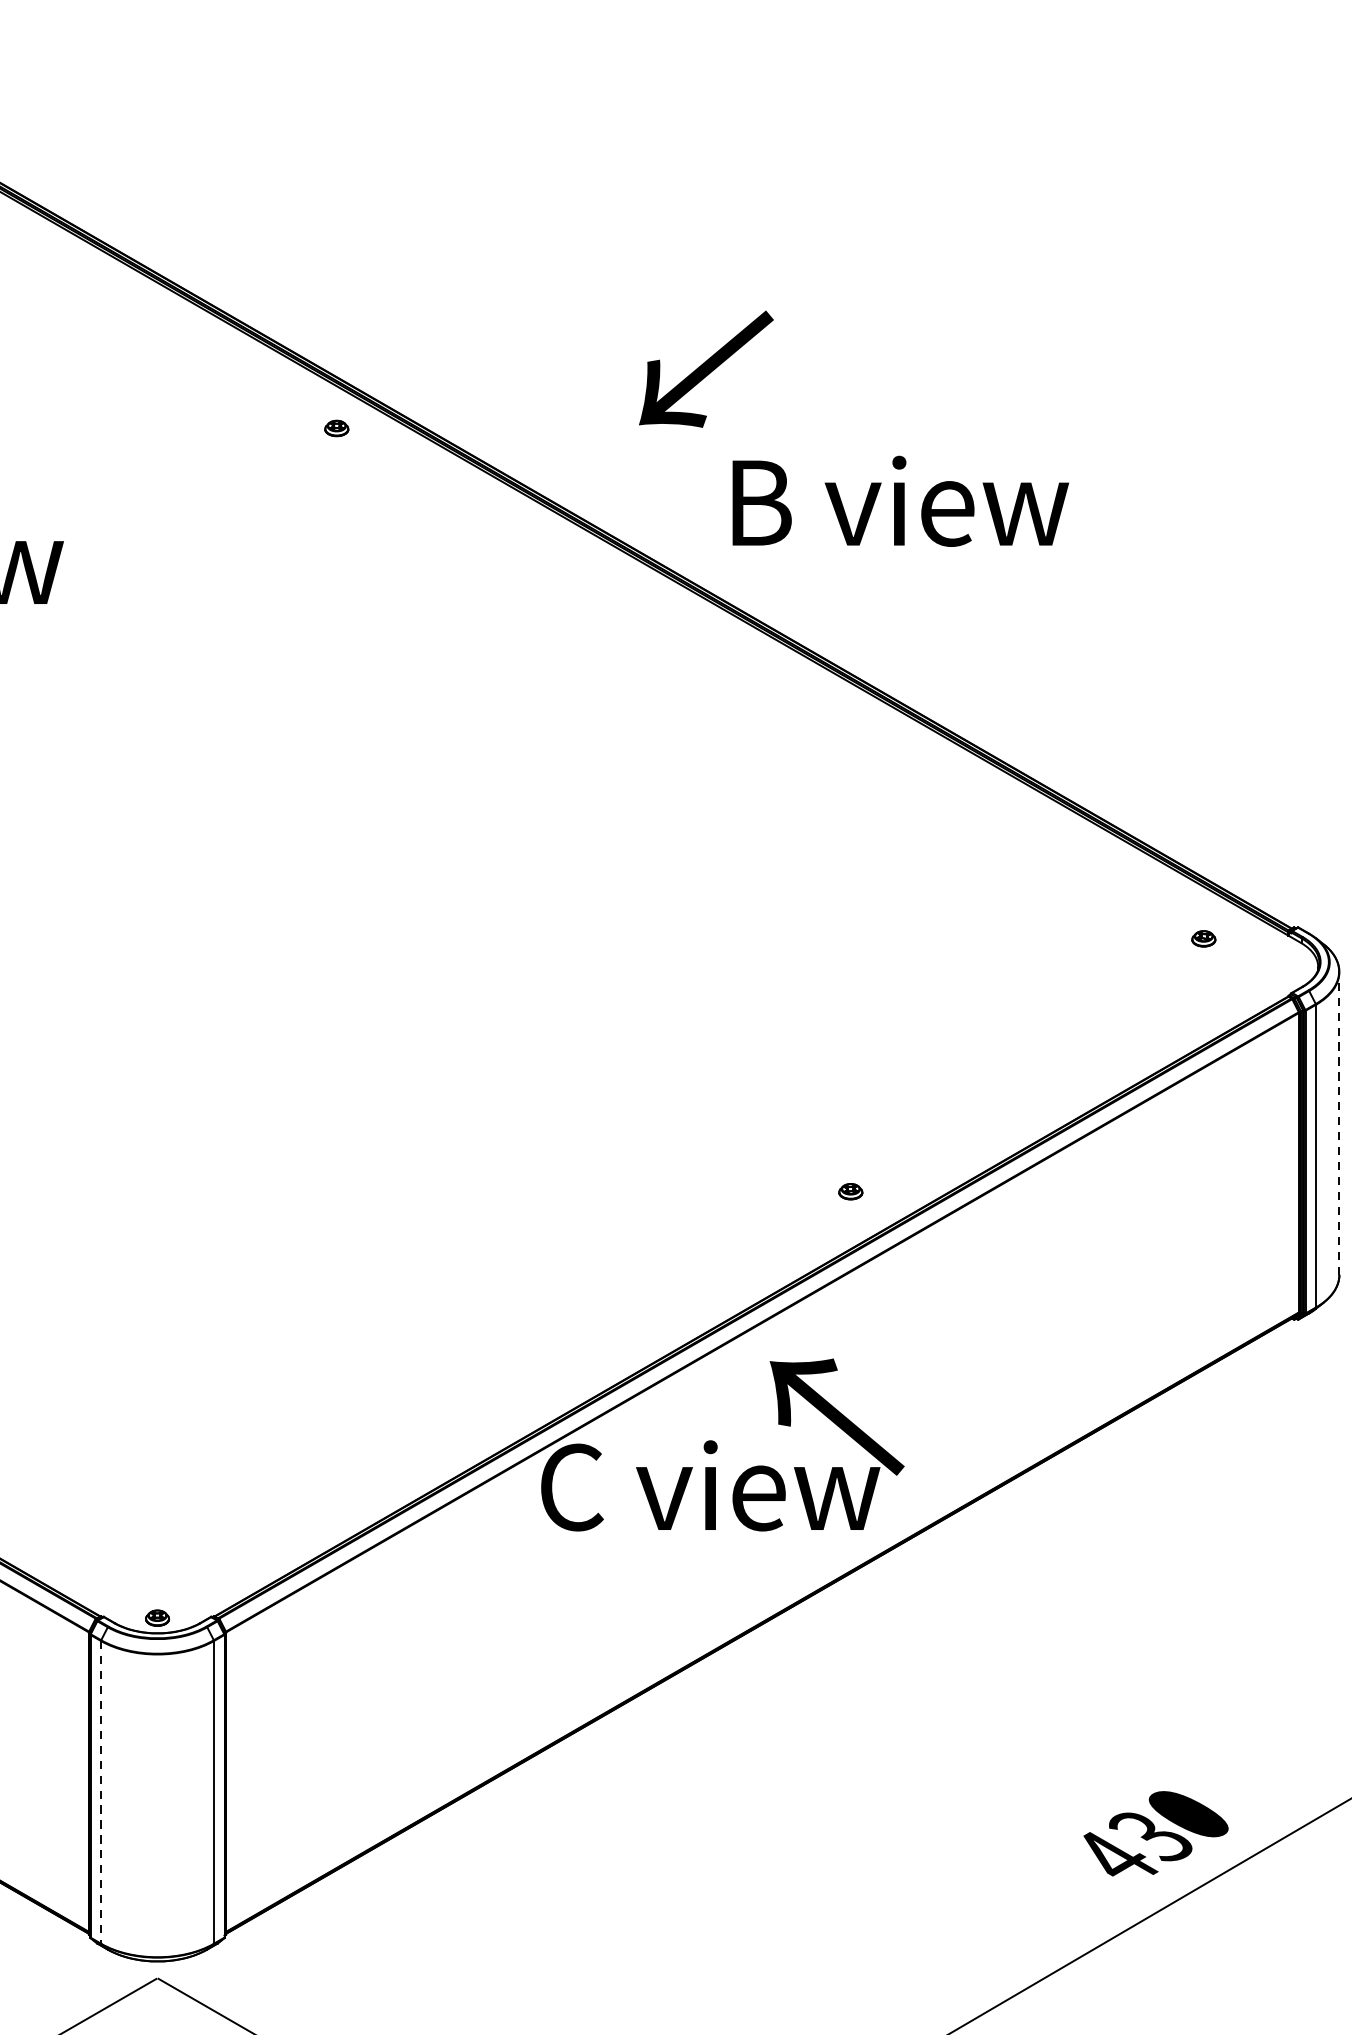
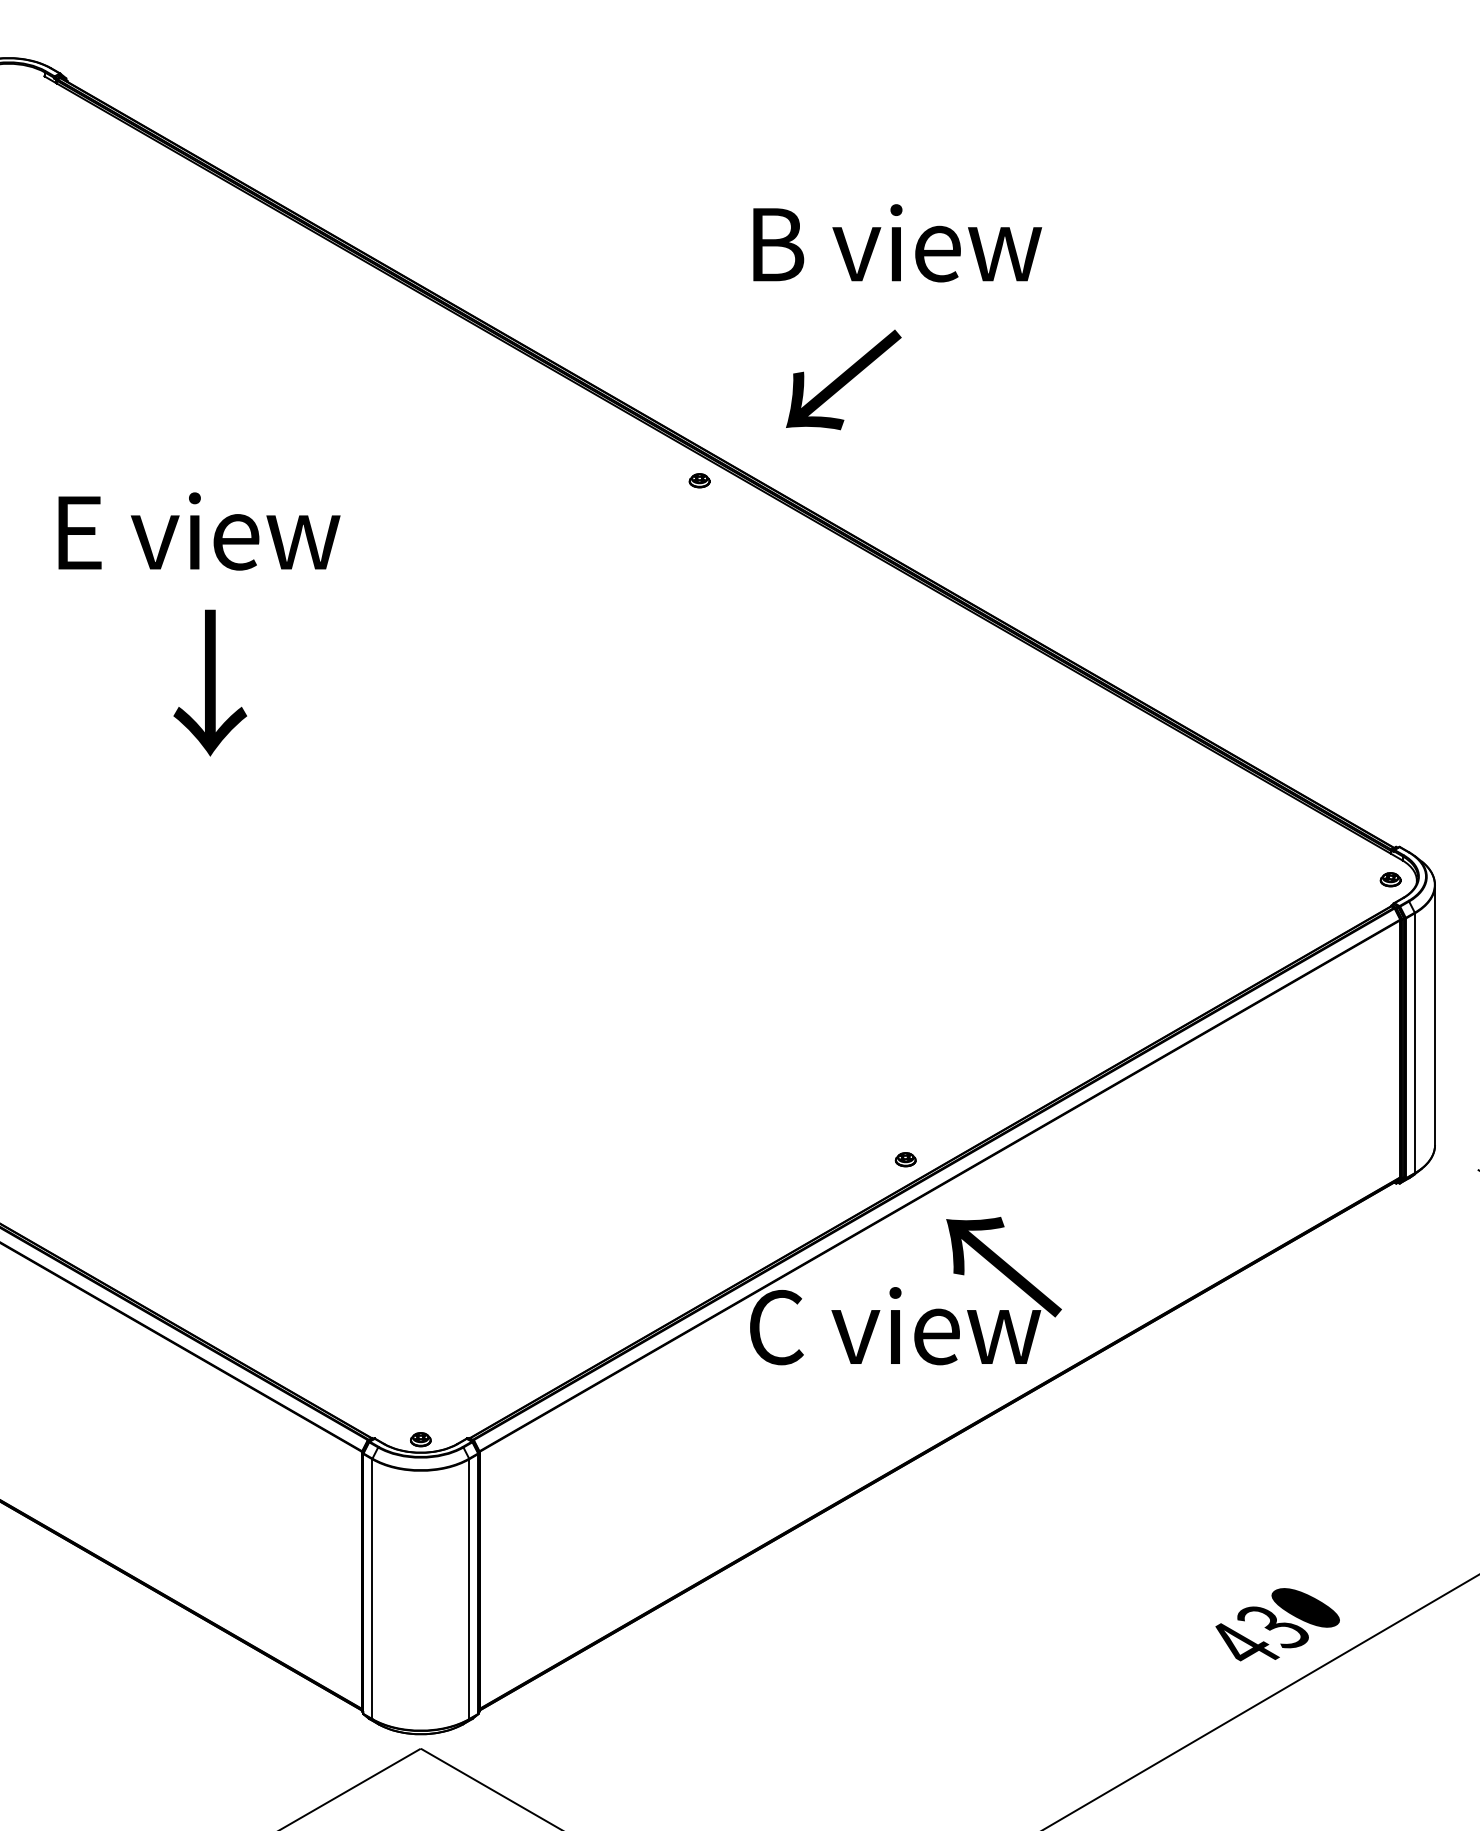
text: (705, 368) -> (843, 379), moved
part: (336, 428) -> (699, 480), moved
text: (900, 501) -> (897, 243), moved
part: (1203, 938) -> (1390, 879), moved
line: (1339, 1123) -> (1435, 1015), dashed -> solid
part: (850, 1191) -> (905, 1159), moved
line: (101, 1792) -> (372, 1589), dashed -> solid

